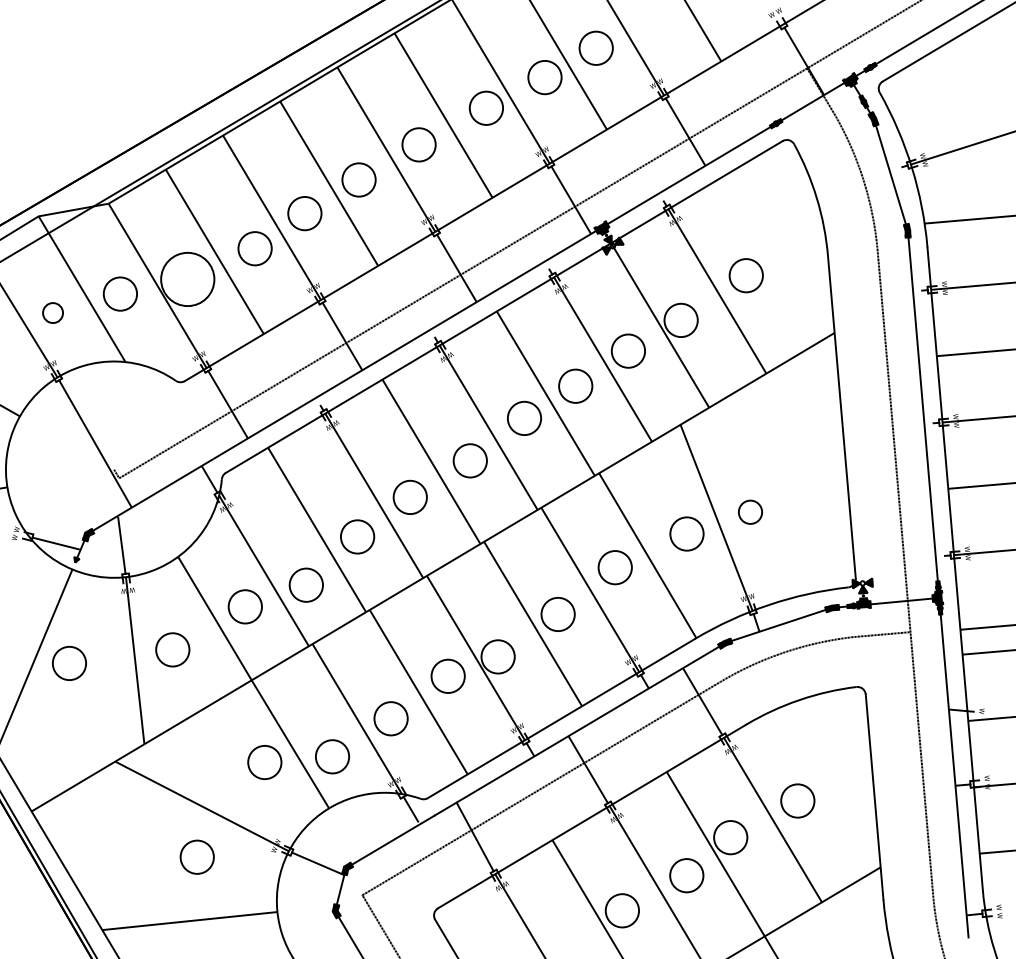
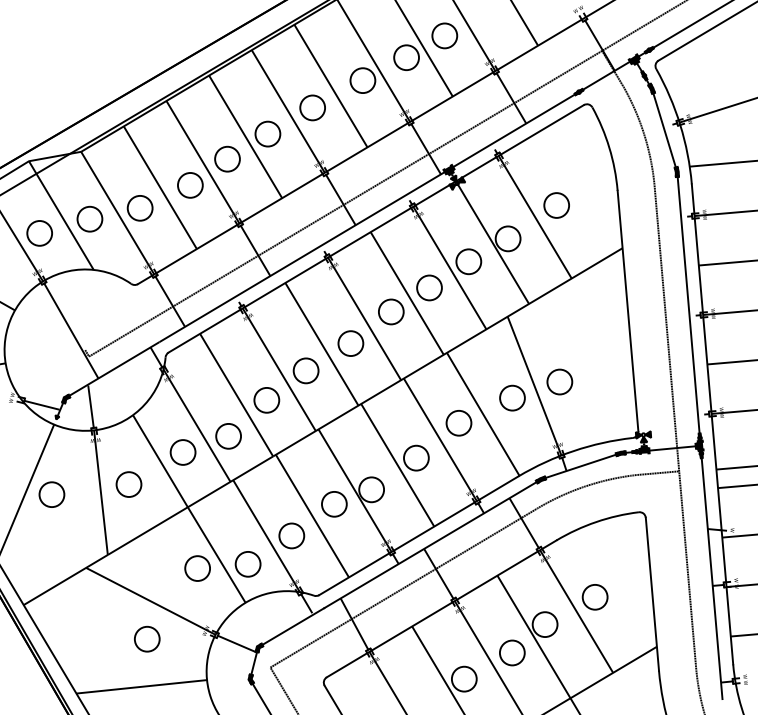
circle: (187, 279) -> (139, 208), size x0.62
circle: (52, 312) -> (39, 232), size x1.67
circle: (750, 511) -> (559, 381), size x1.43

